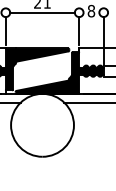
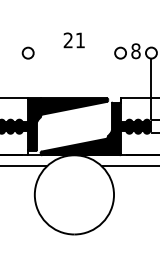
line: (42, 12) -> (74, 53), removed
line: (6, 30) -> (28, 75), removed
line: (79, 30) -> (120, 75), removed

